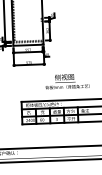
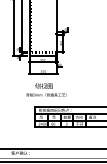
text: (67, 80) -> (46, 89), moved

